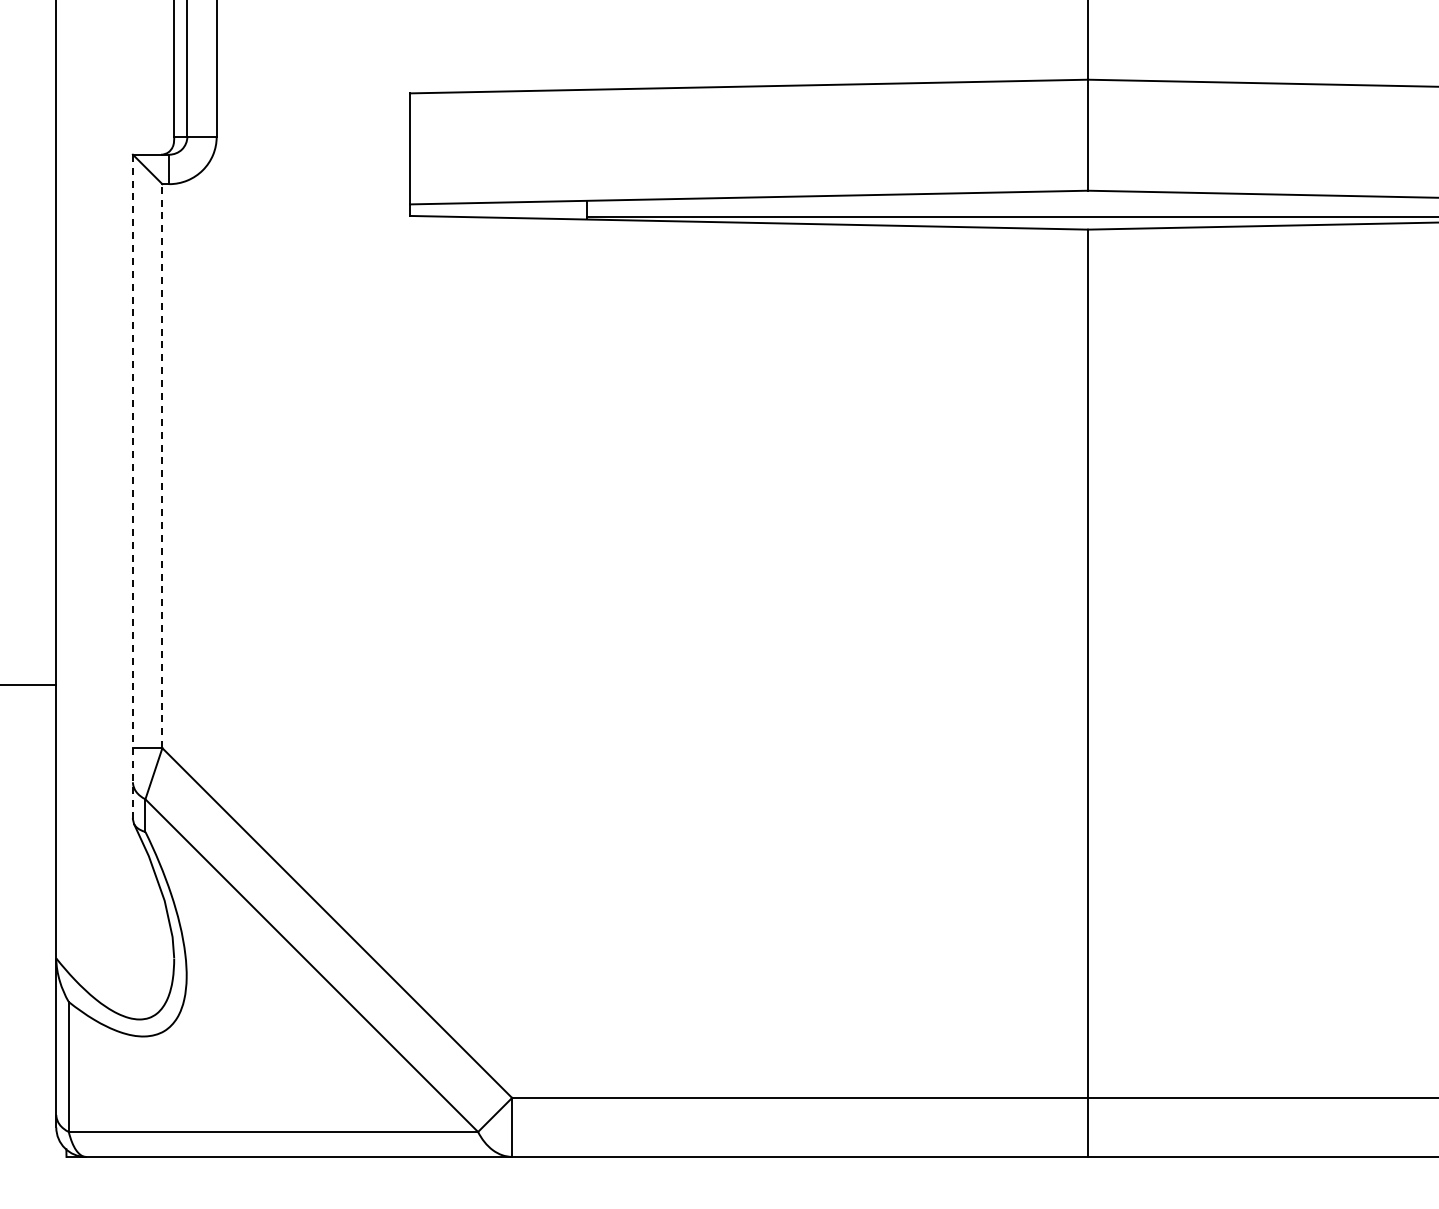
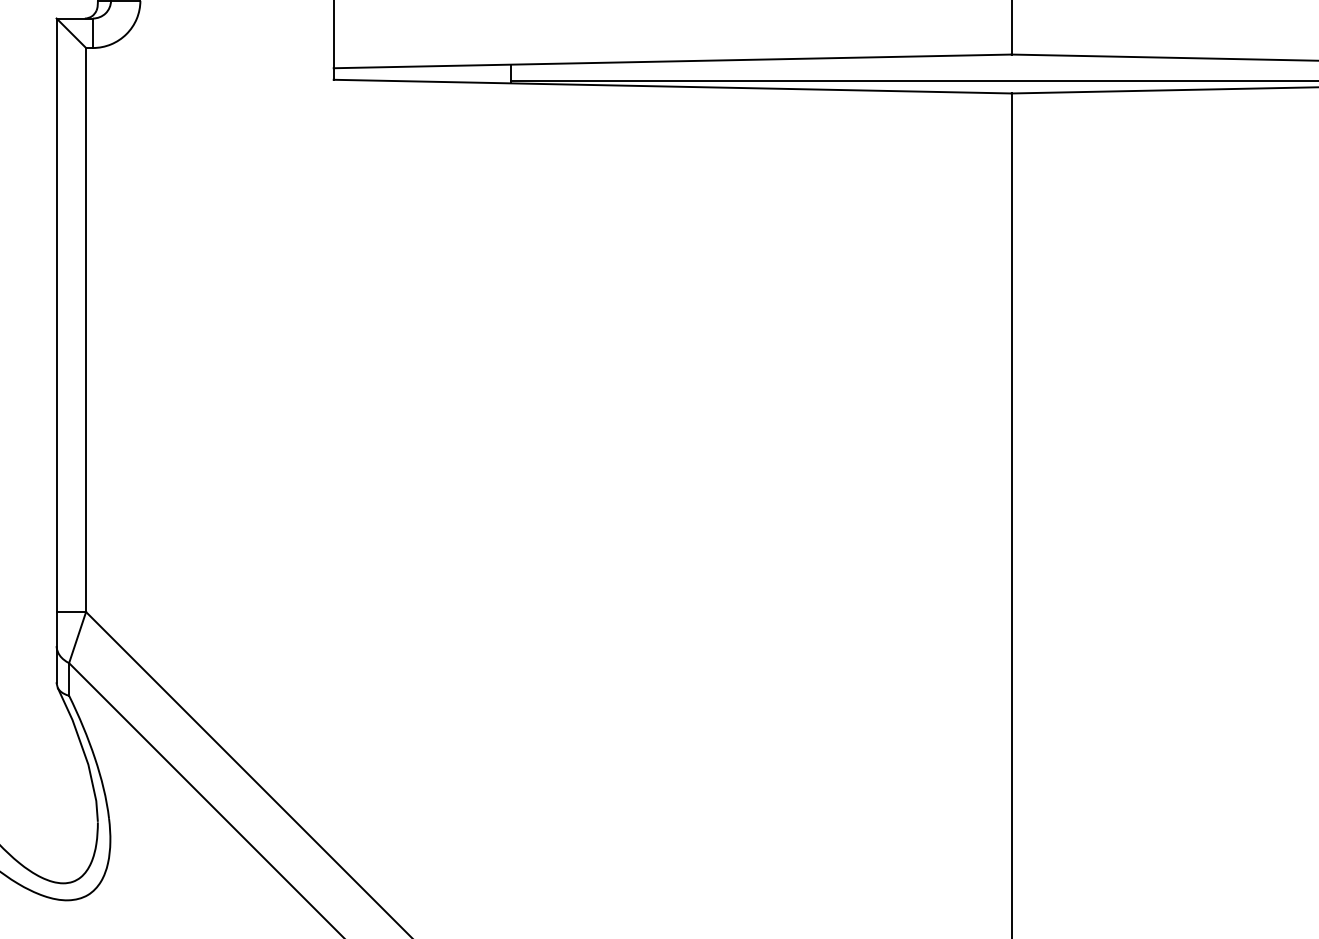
line: (162, 465) -> (86, 329), dashed -> solid
line: (132, 486) -> (56, 350), dashed -> solid

